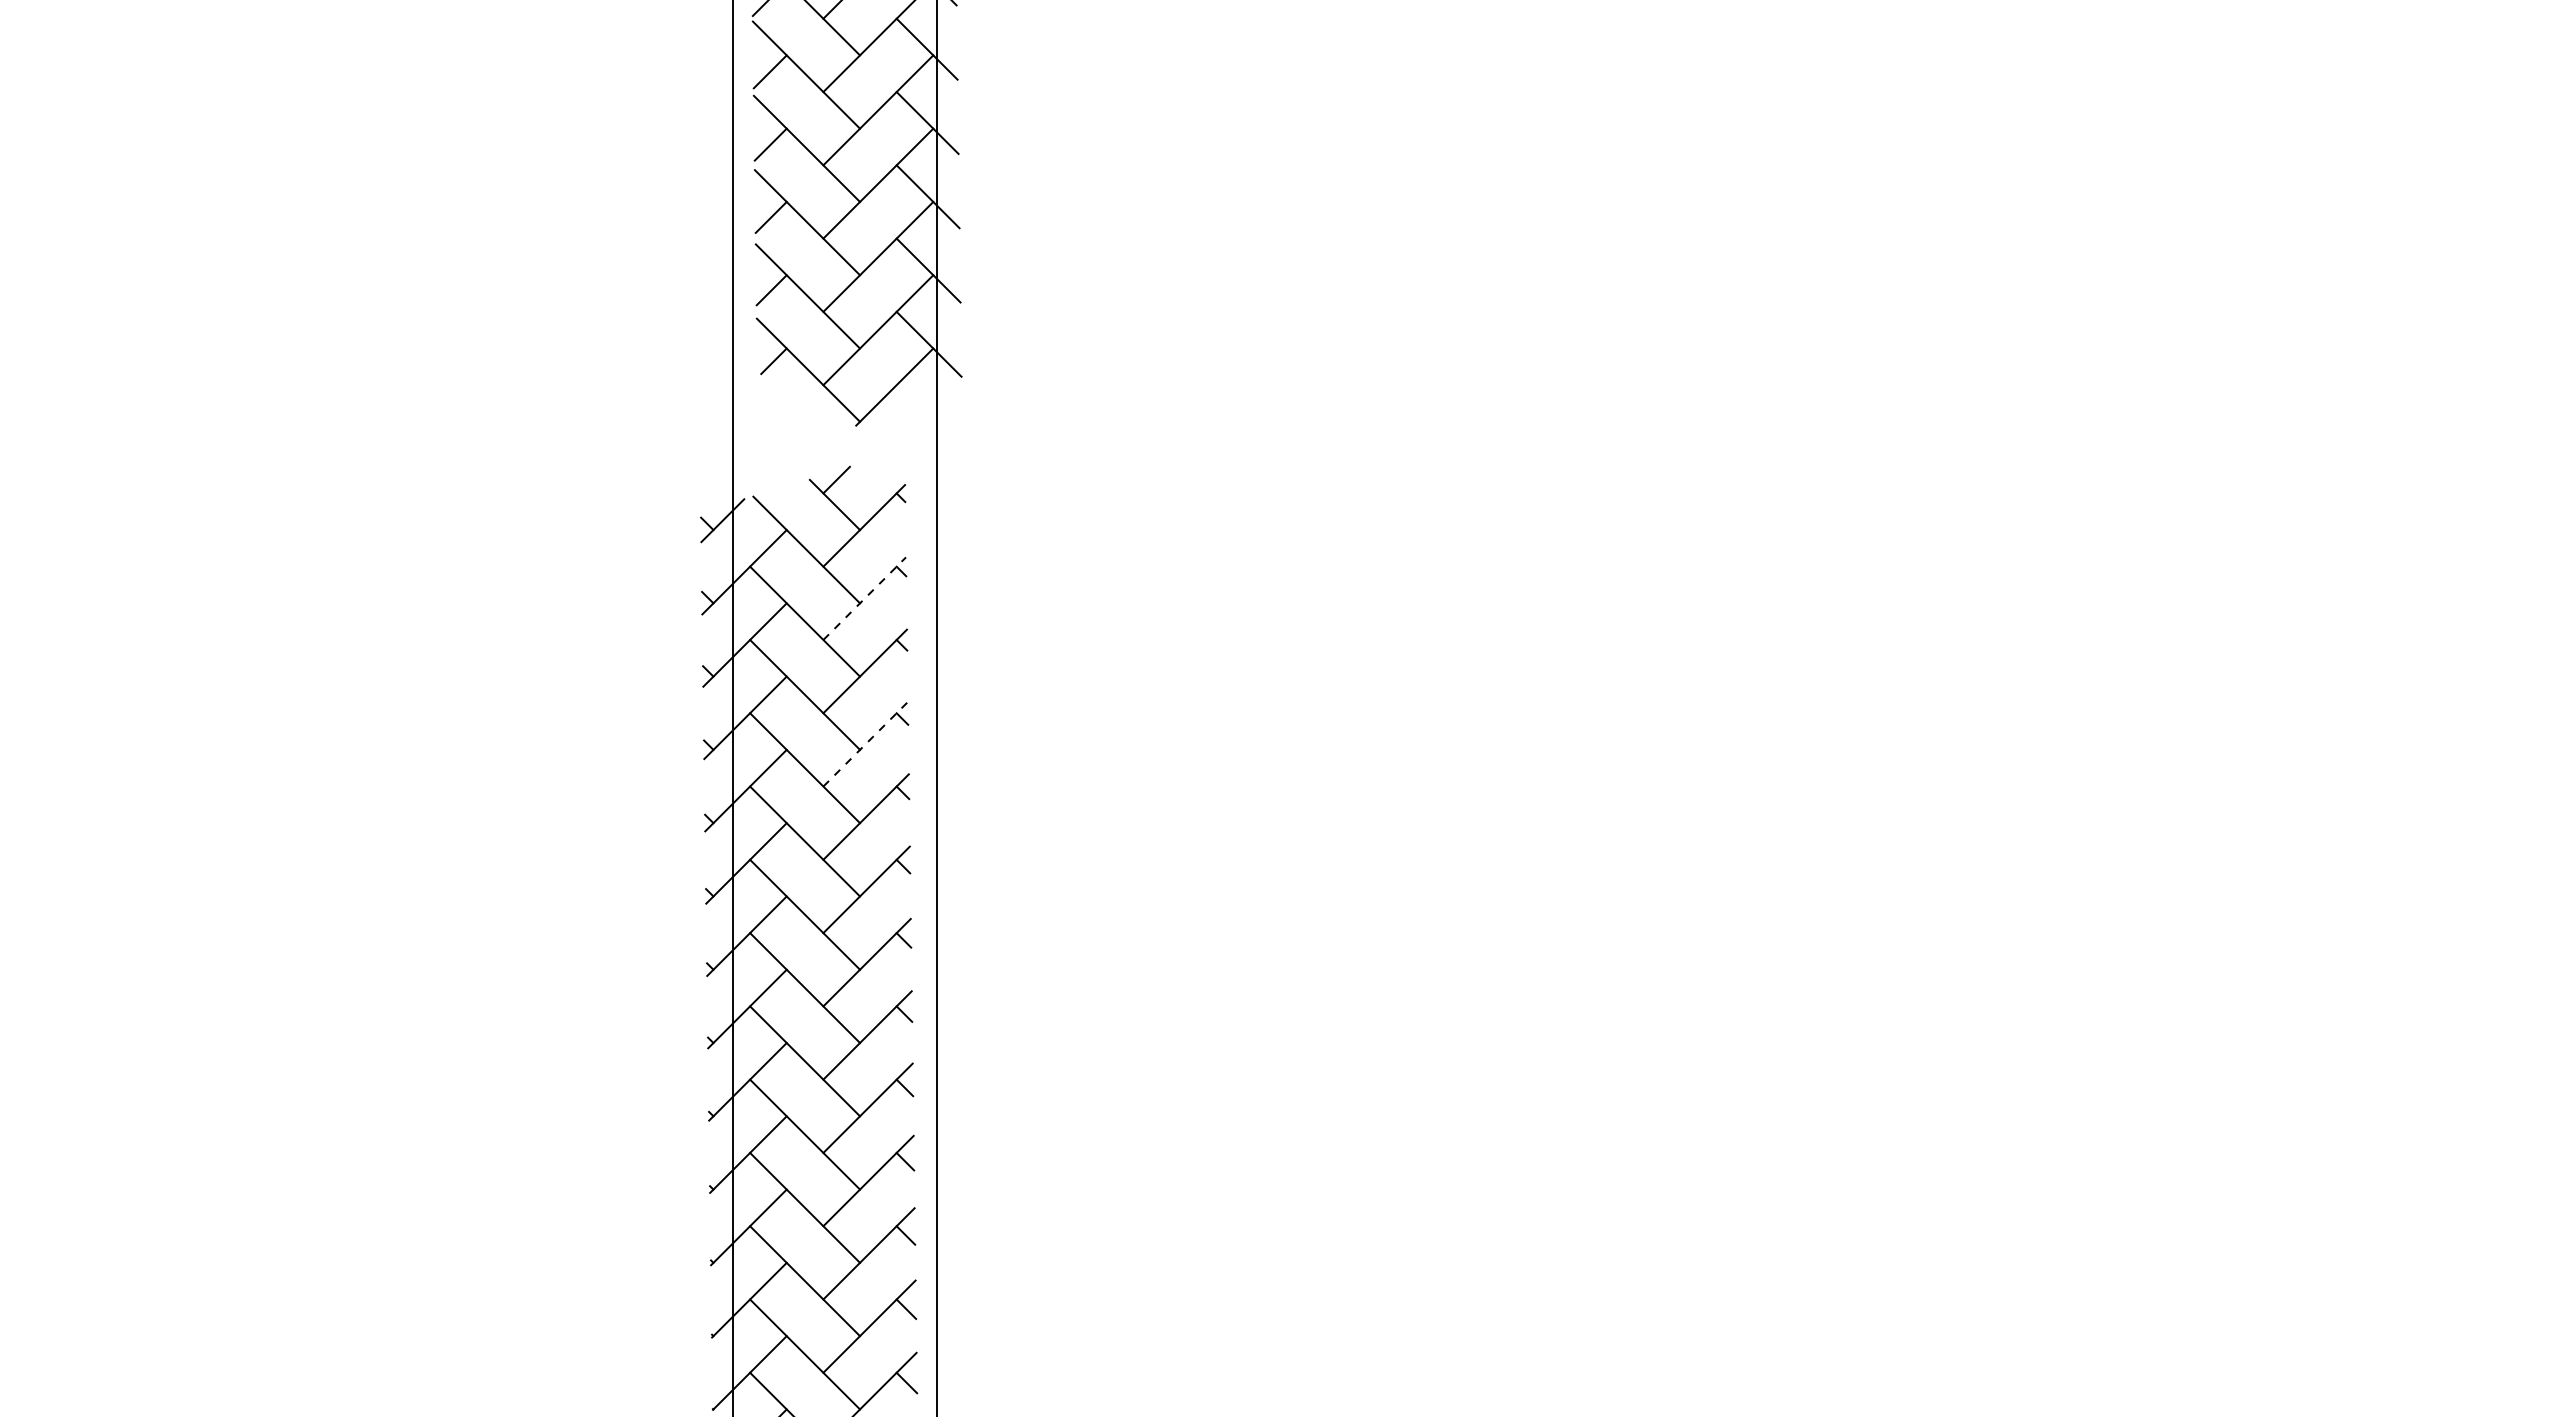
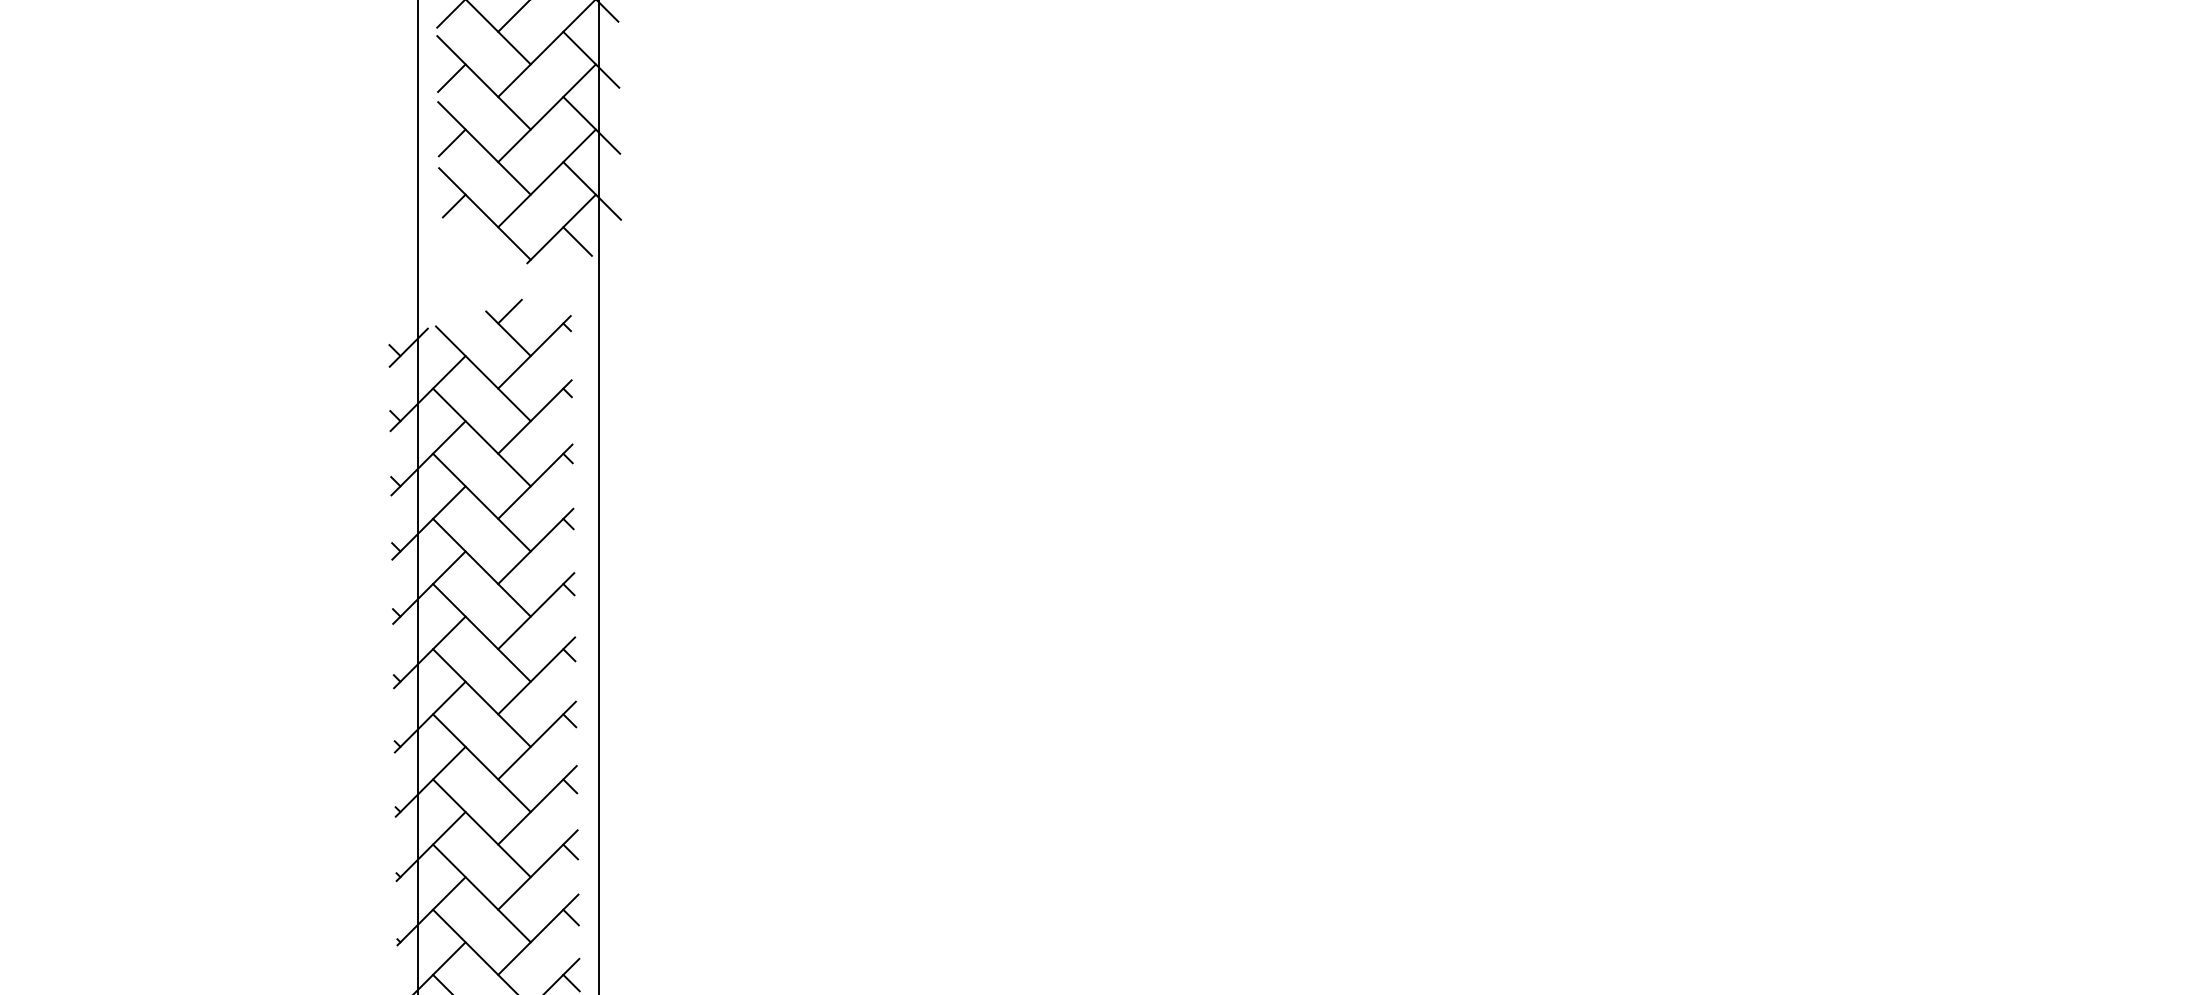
line: (912, 401) -> (577, 241), added
line: (865, 598) -> (535, 416), dashed -> solid
line: (865, 744) -> (535, 546), dashed -> solid

